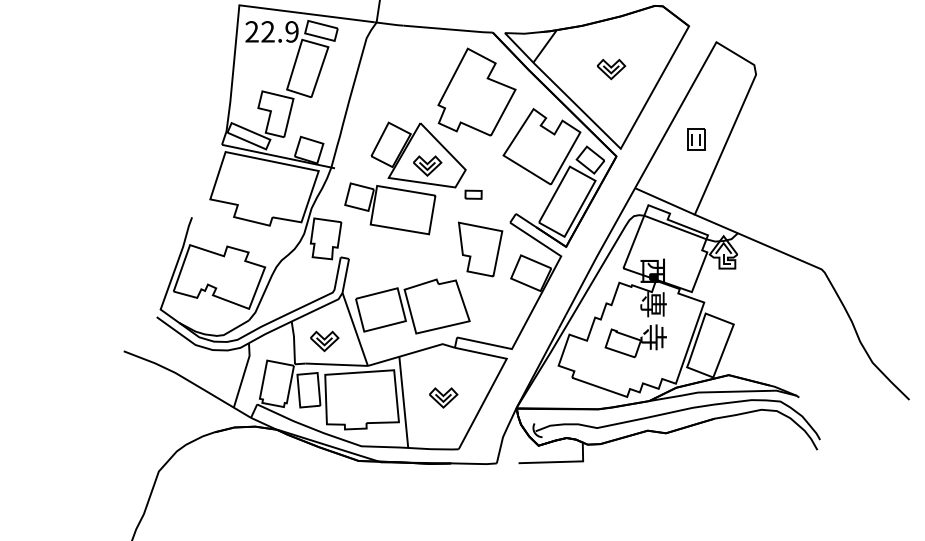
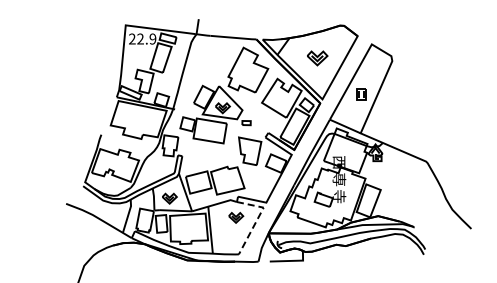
part: (611, 69) -> (317, 58), size x1.4
line: (496, 379) -> (258, 218), solid -> dashed
part: (444, 397) -> (236, 217), moved

